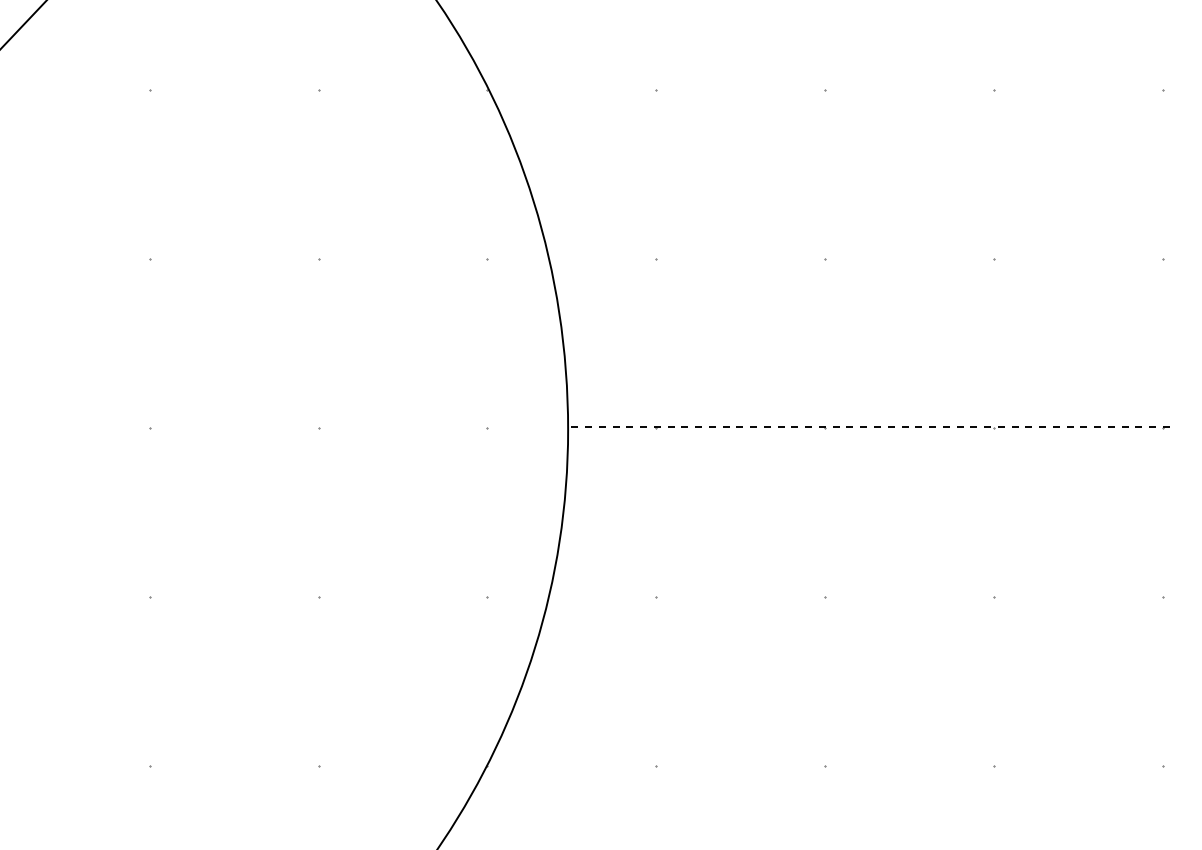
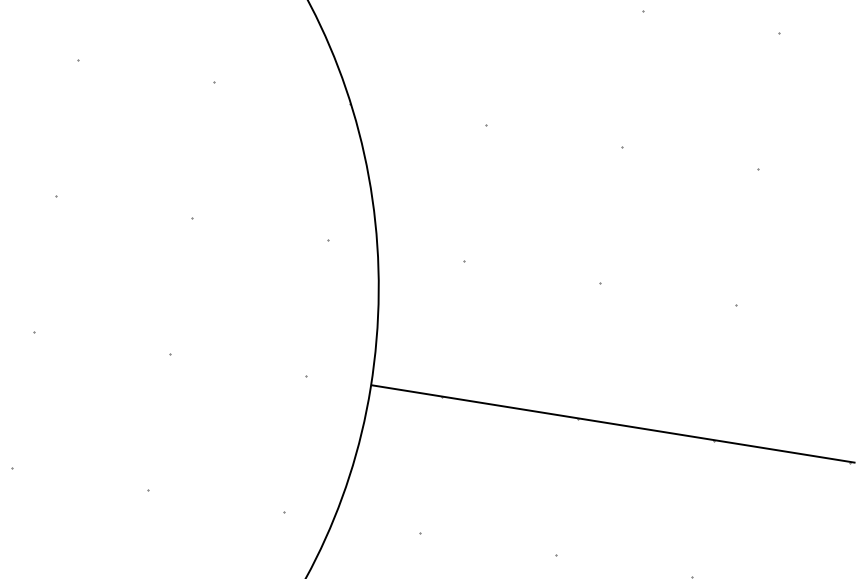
line: (868, 426) -> (612, 423), dashed -> solid

